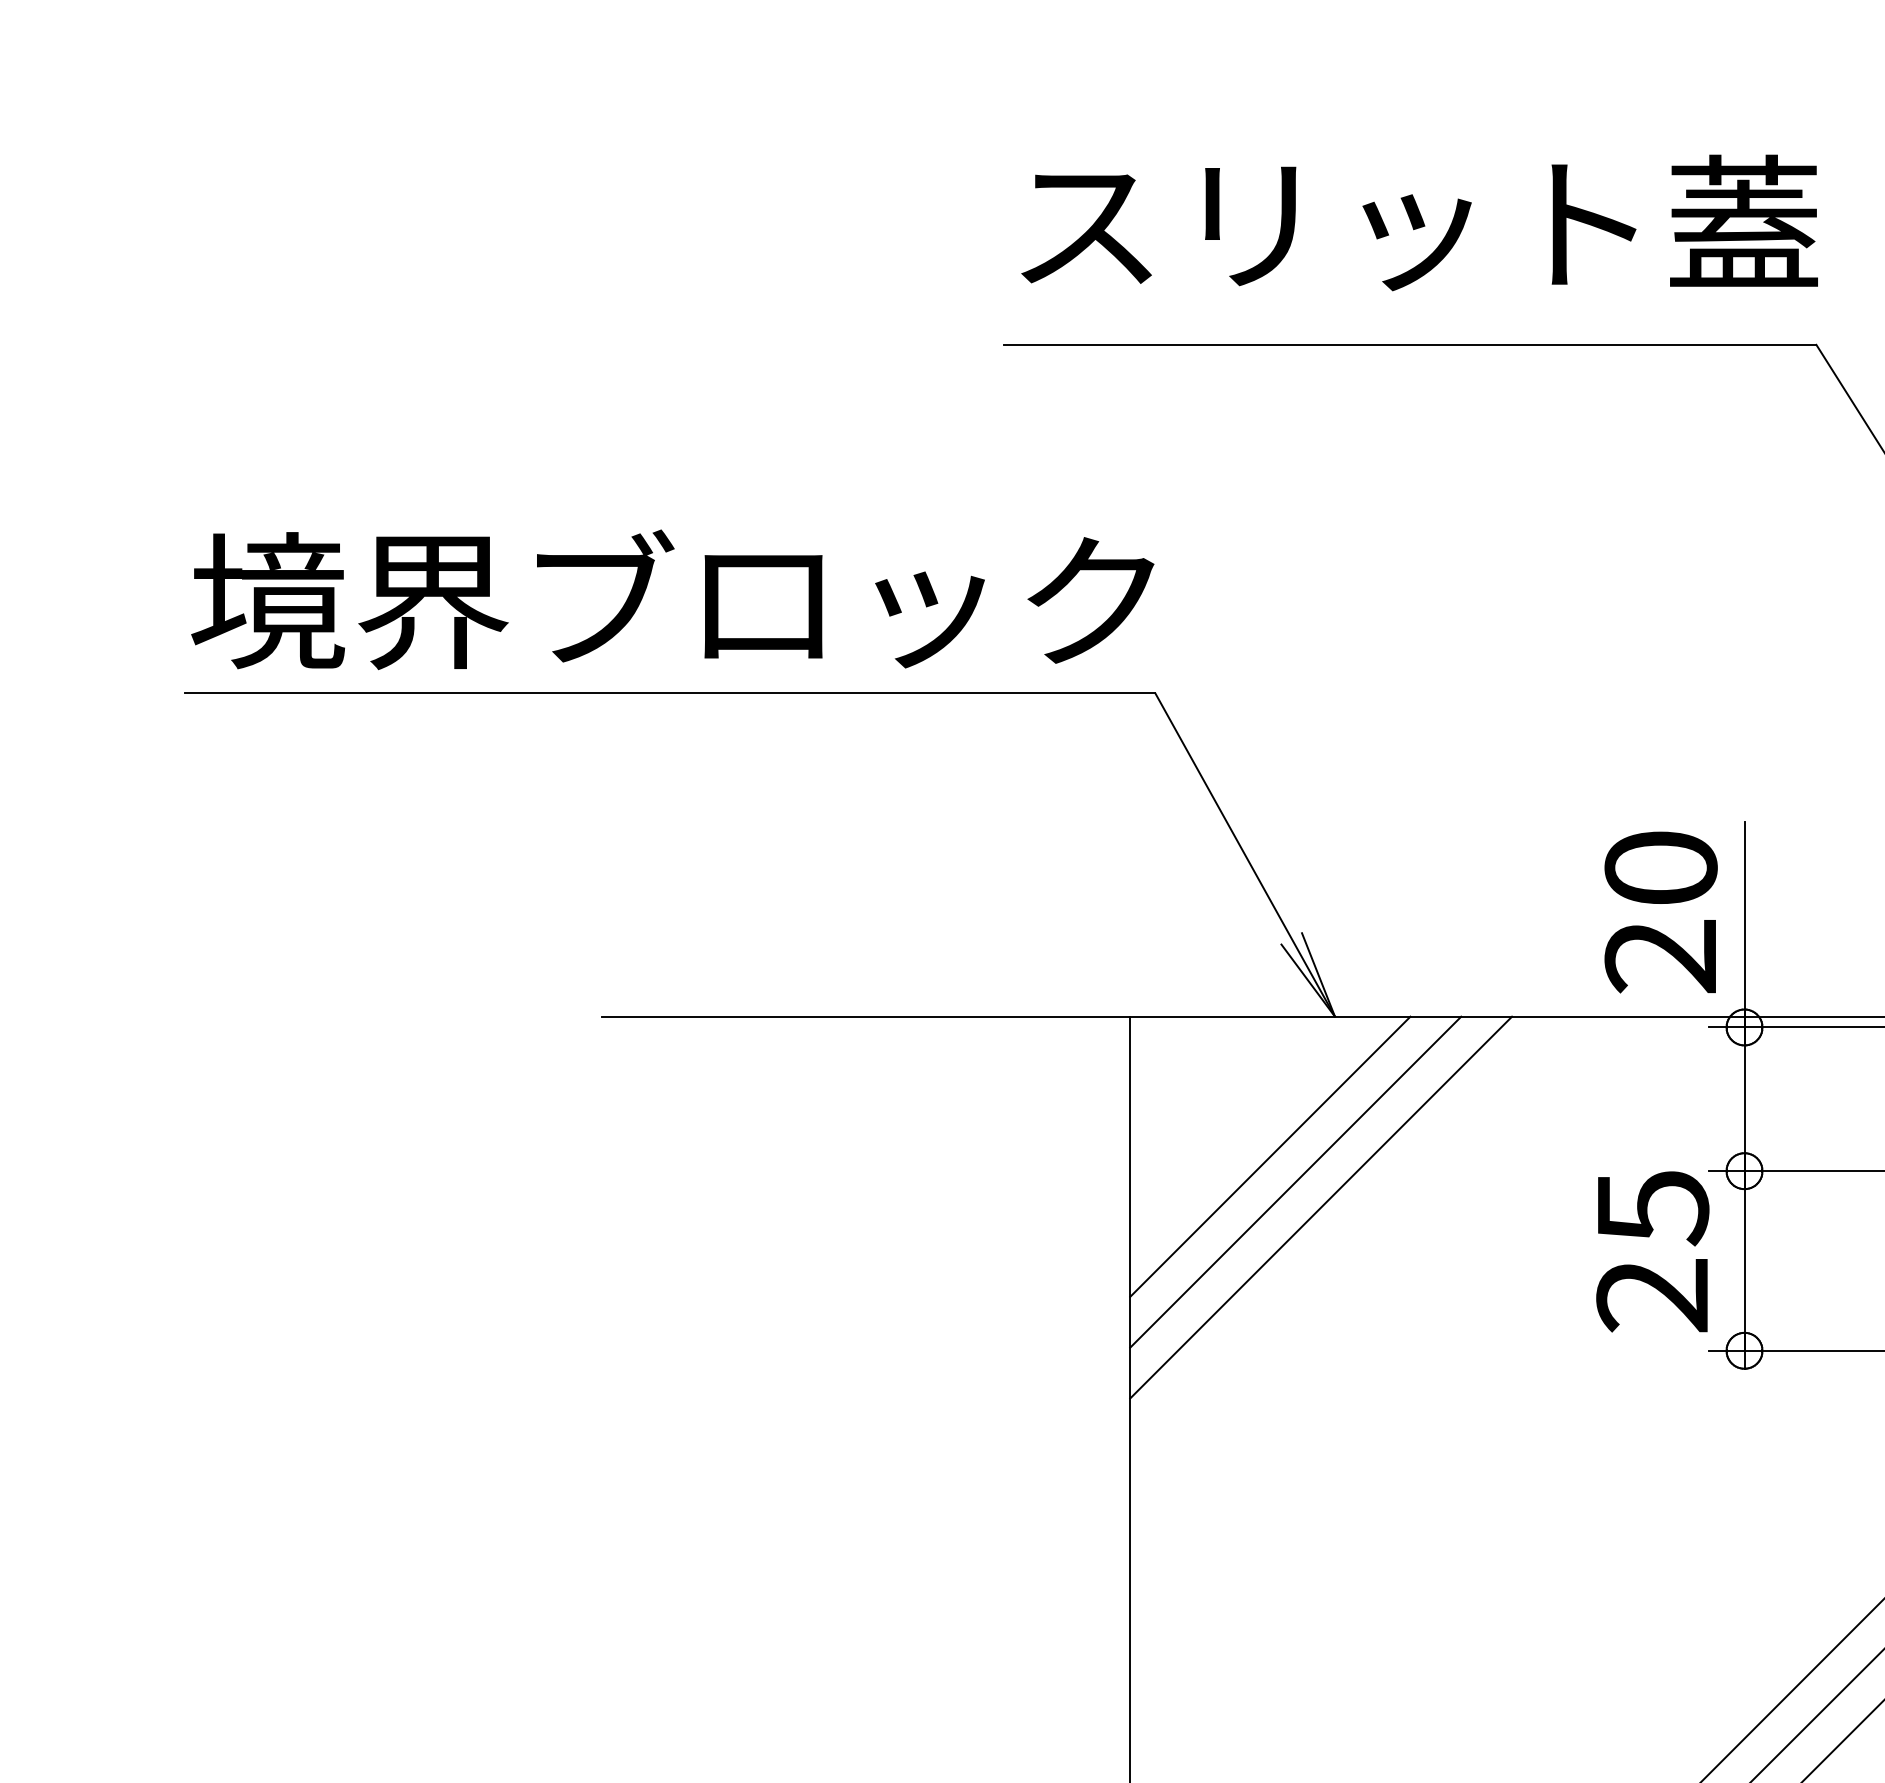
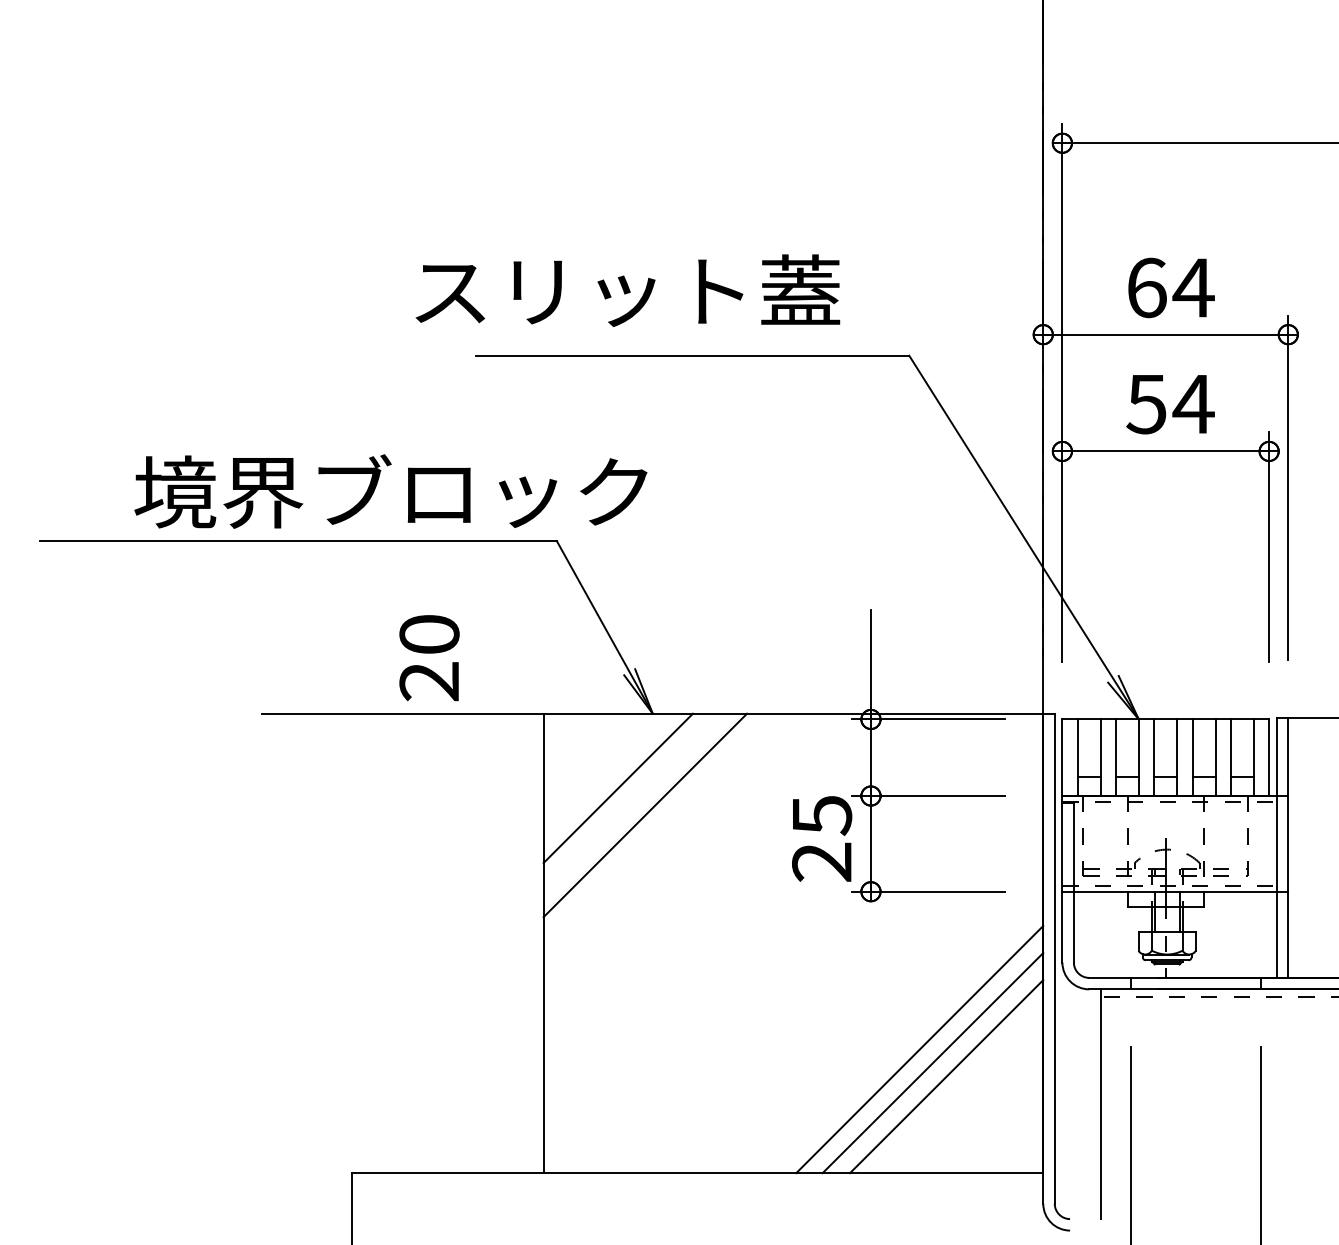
text: (1418, 222) -> (627, 290), moved
text: (672, 599) -> (390, 491), moved
text: (1661, 913) -> (429, 658), moved
line: (1295, 1181) -> (631, 801), removed

